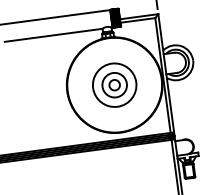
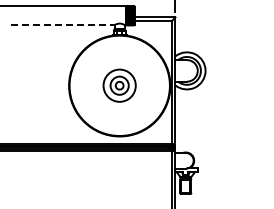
line: (54, 34) -> (63, 24), solid -> dashed
part: (114, 84) -> (119, 85), size x0.7

